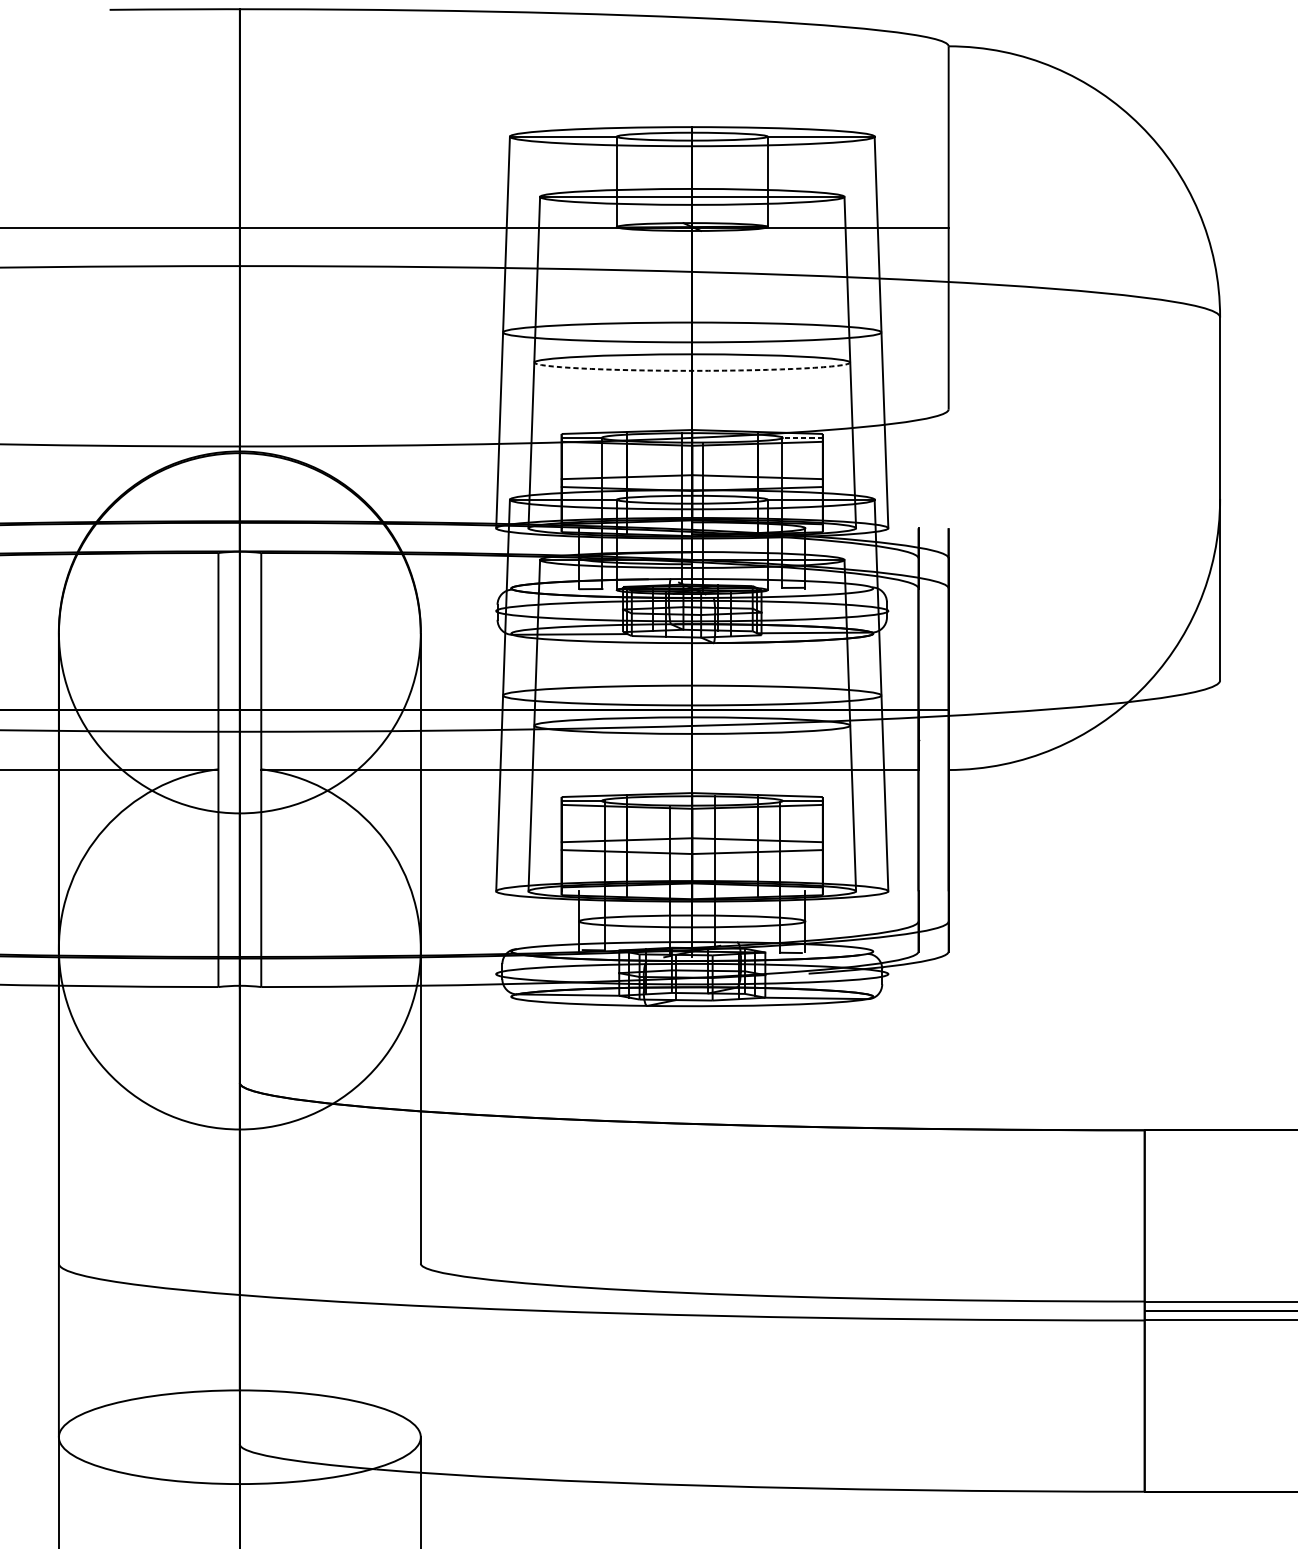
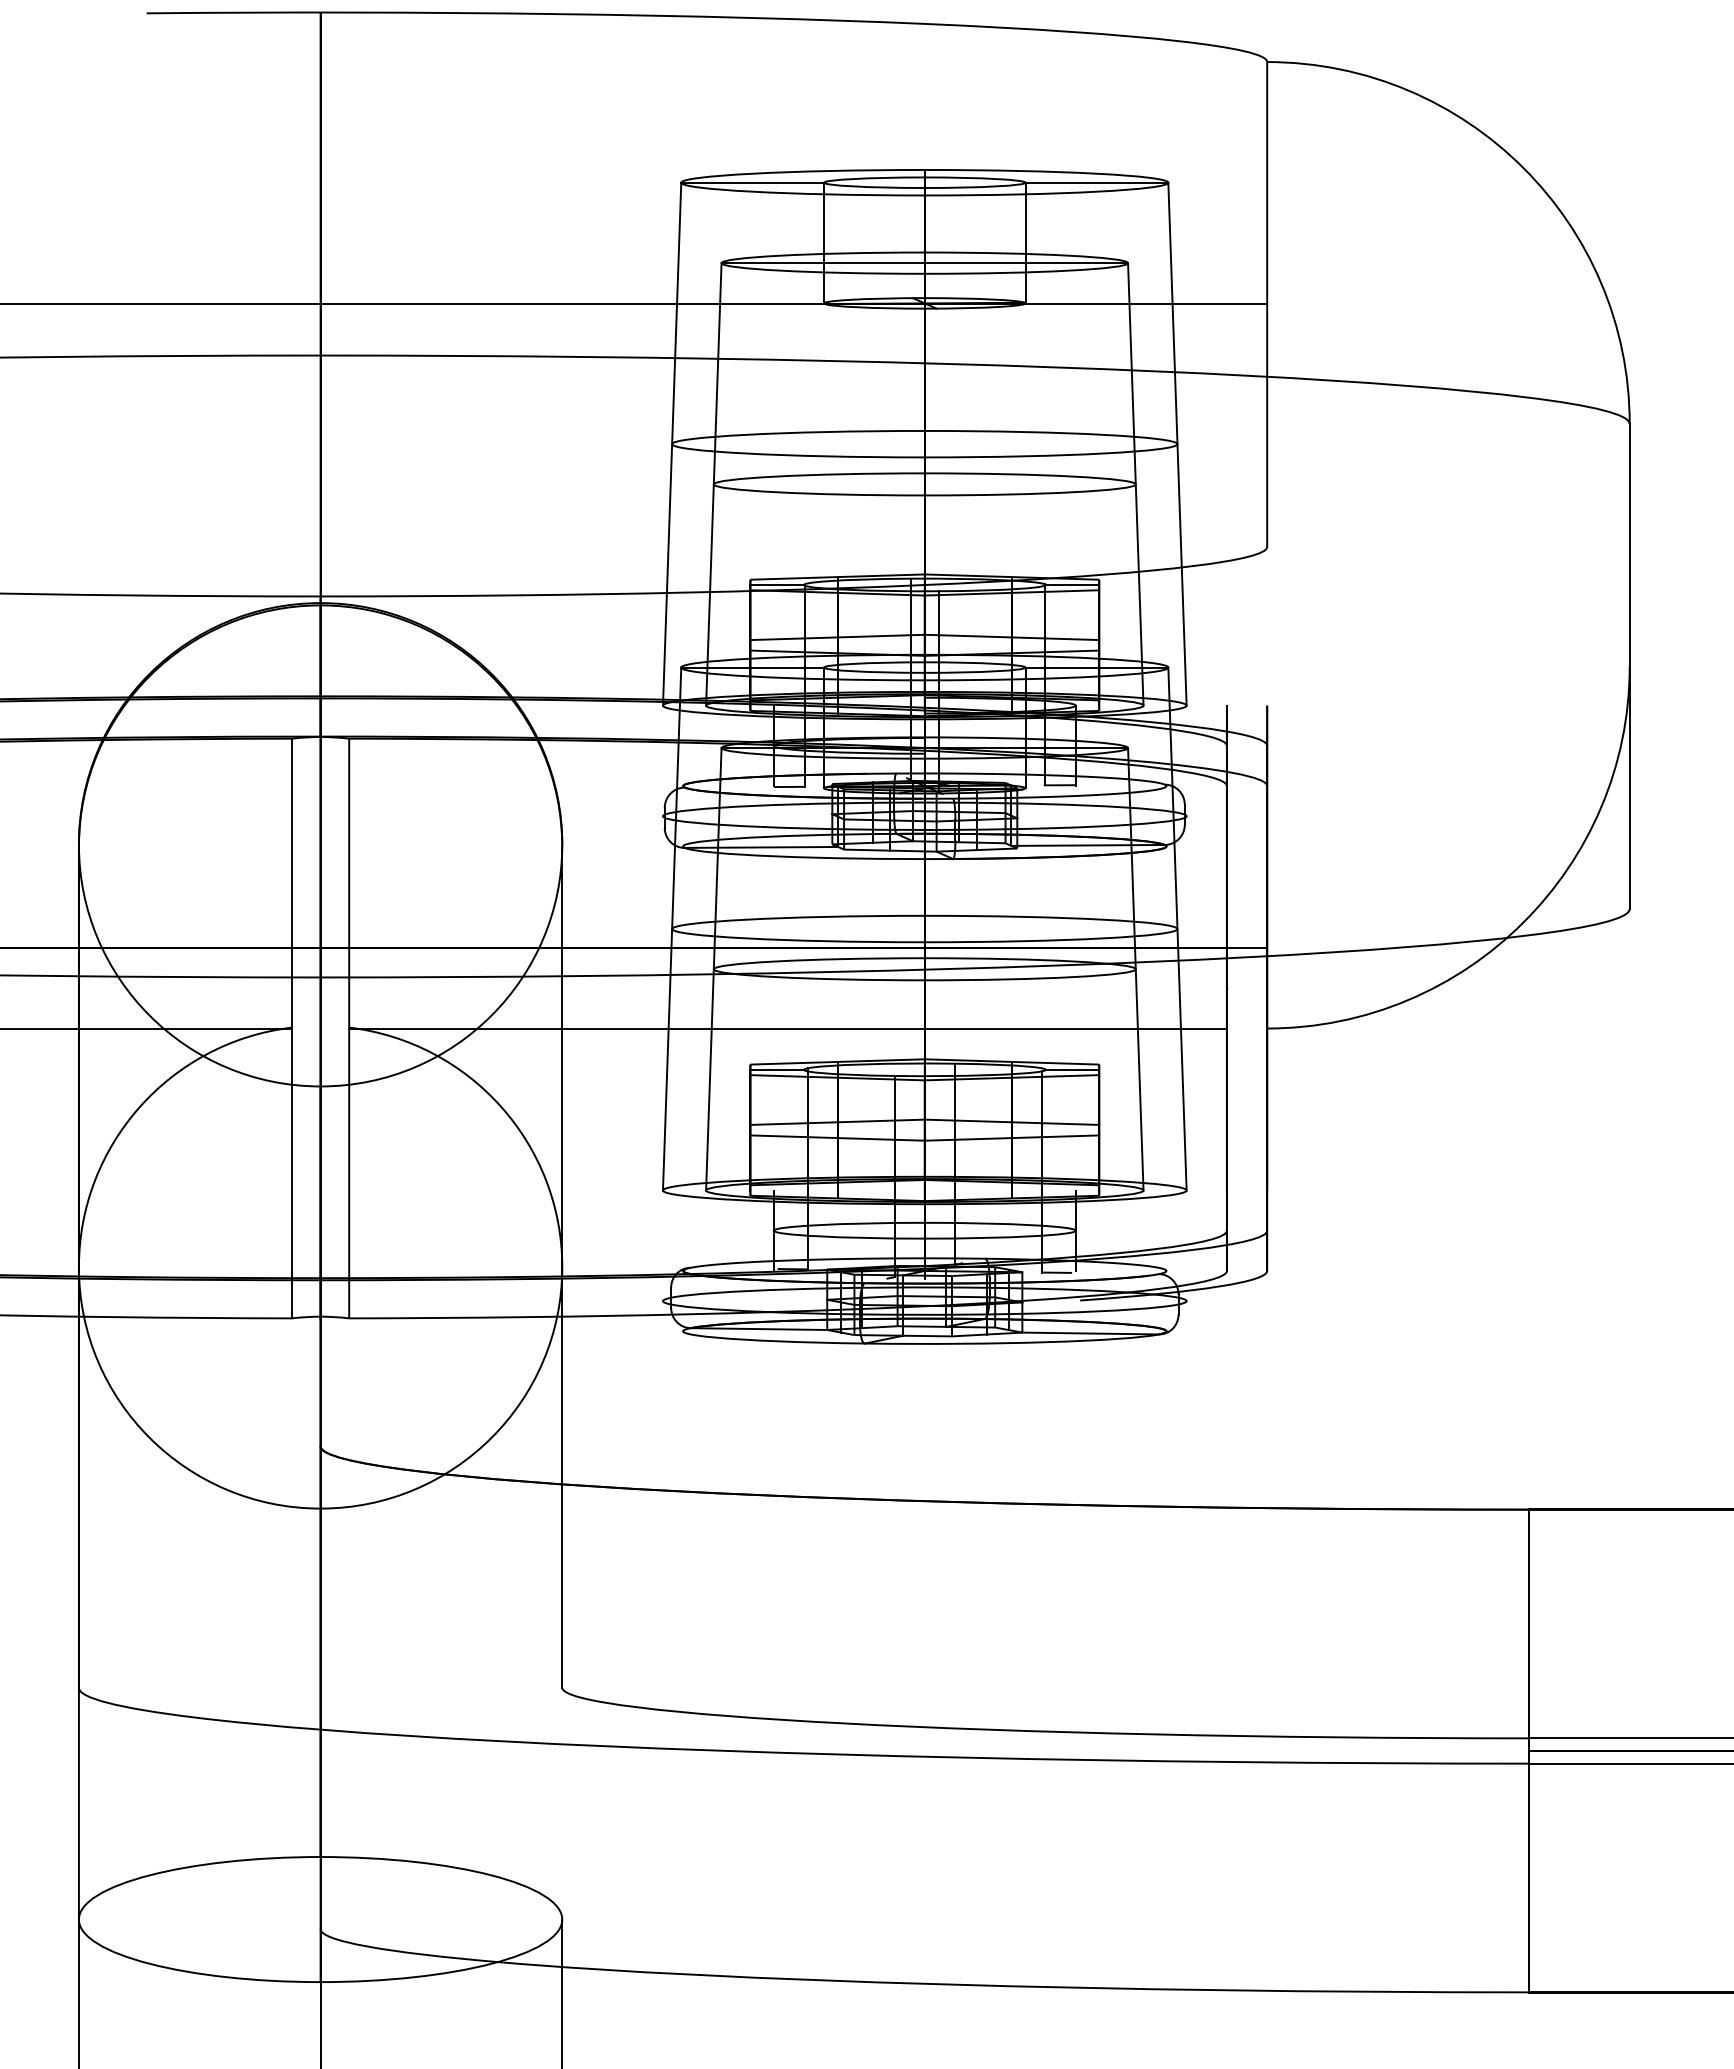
arc: (692, 370) -> (924, 495), dashed -> solid
line: (802, 437) -> (1072, 584), dashed -> solid

